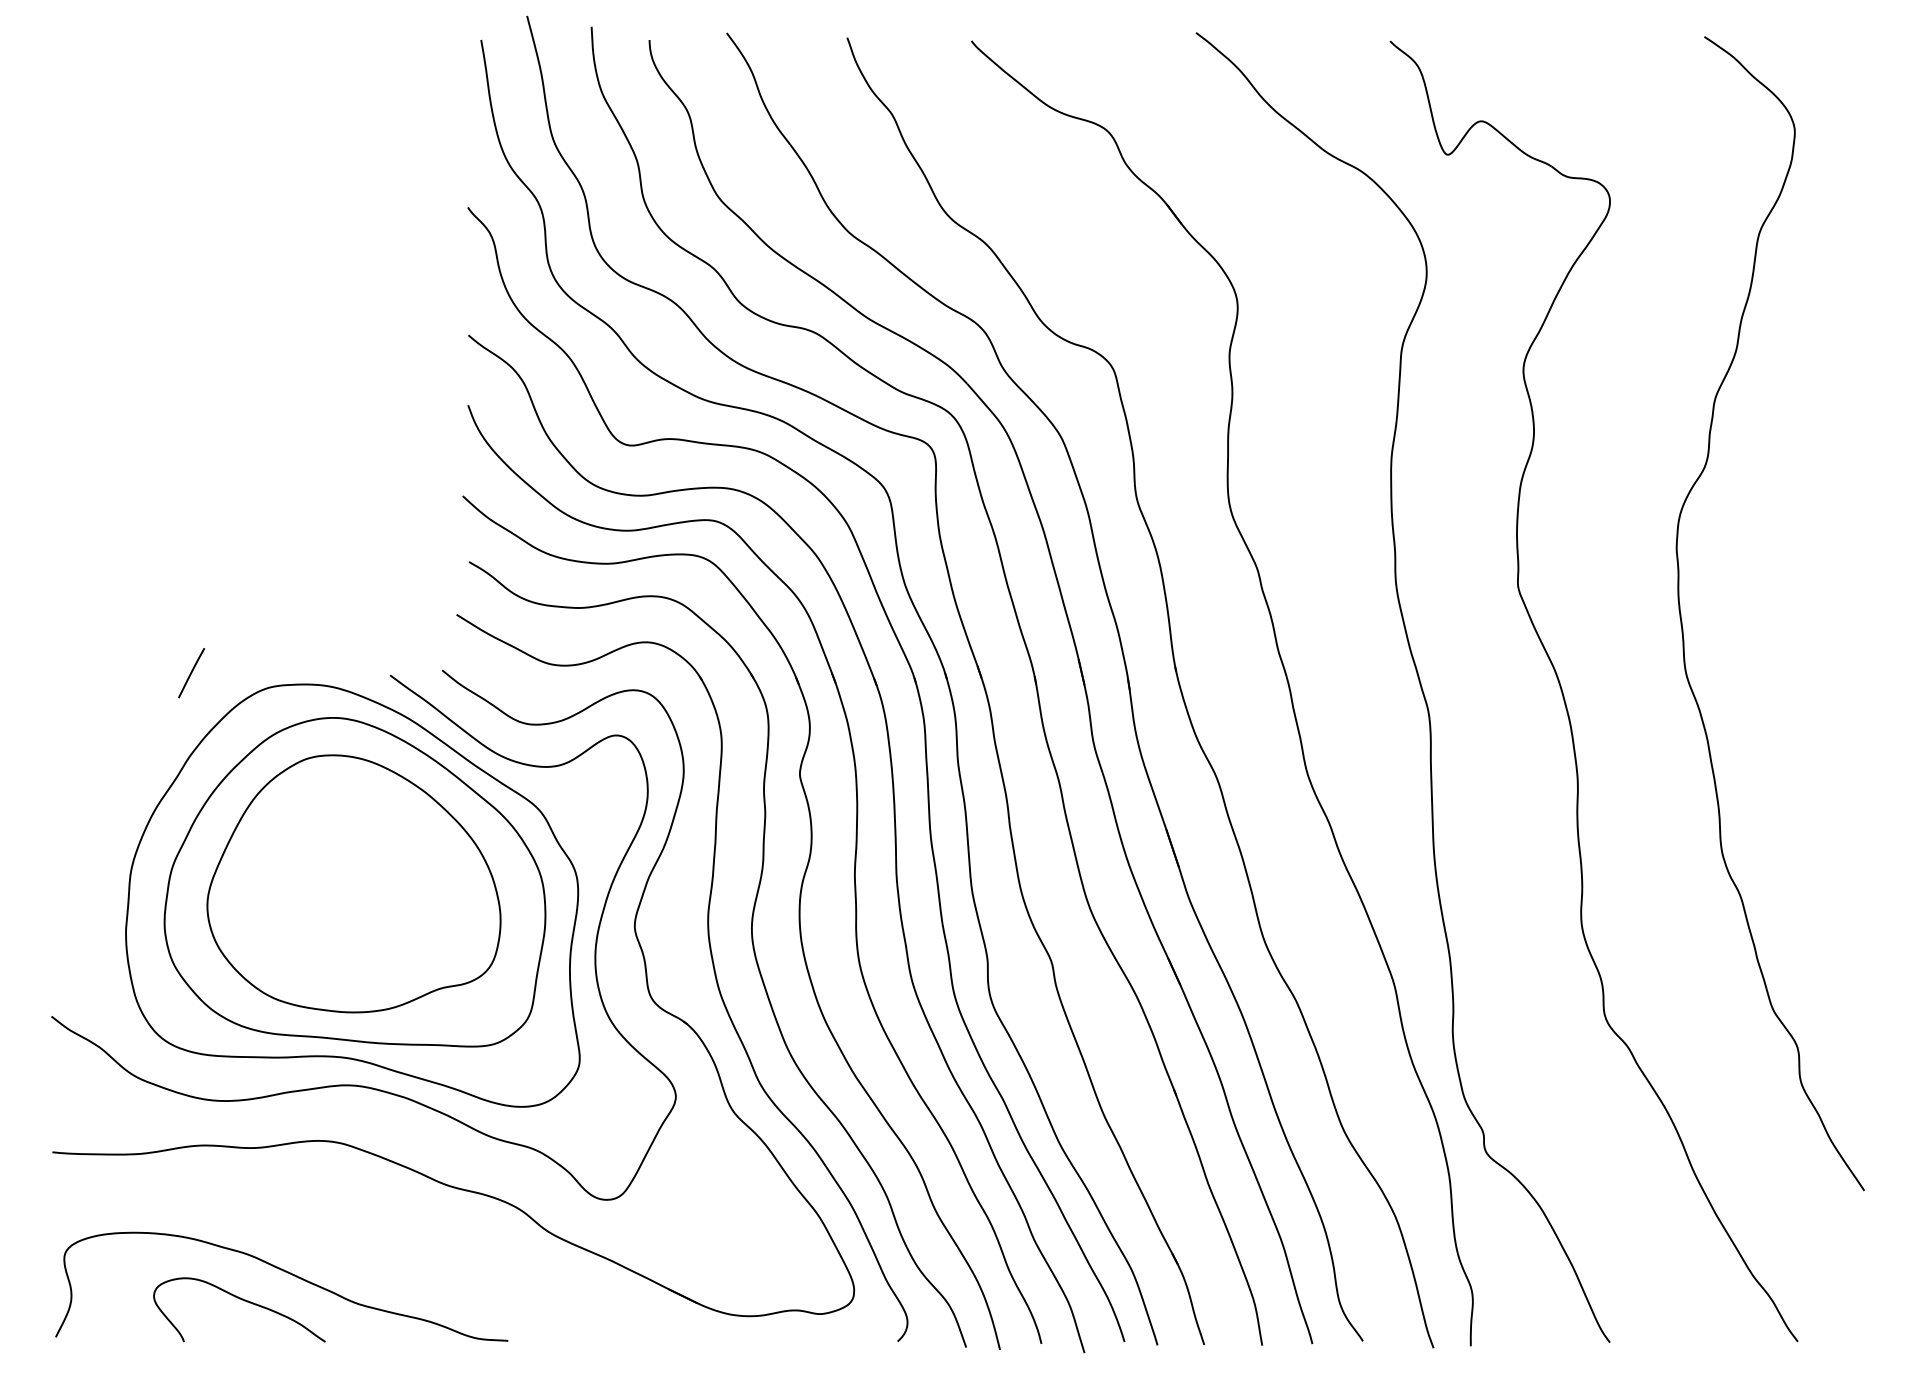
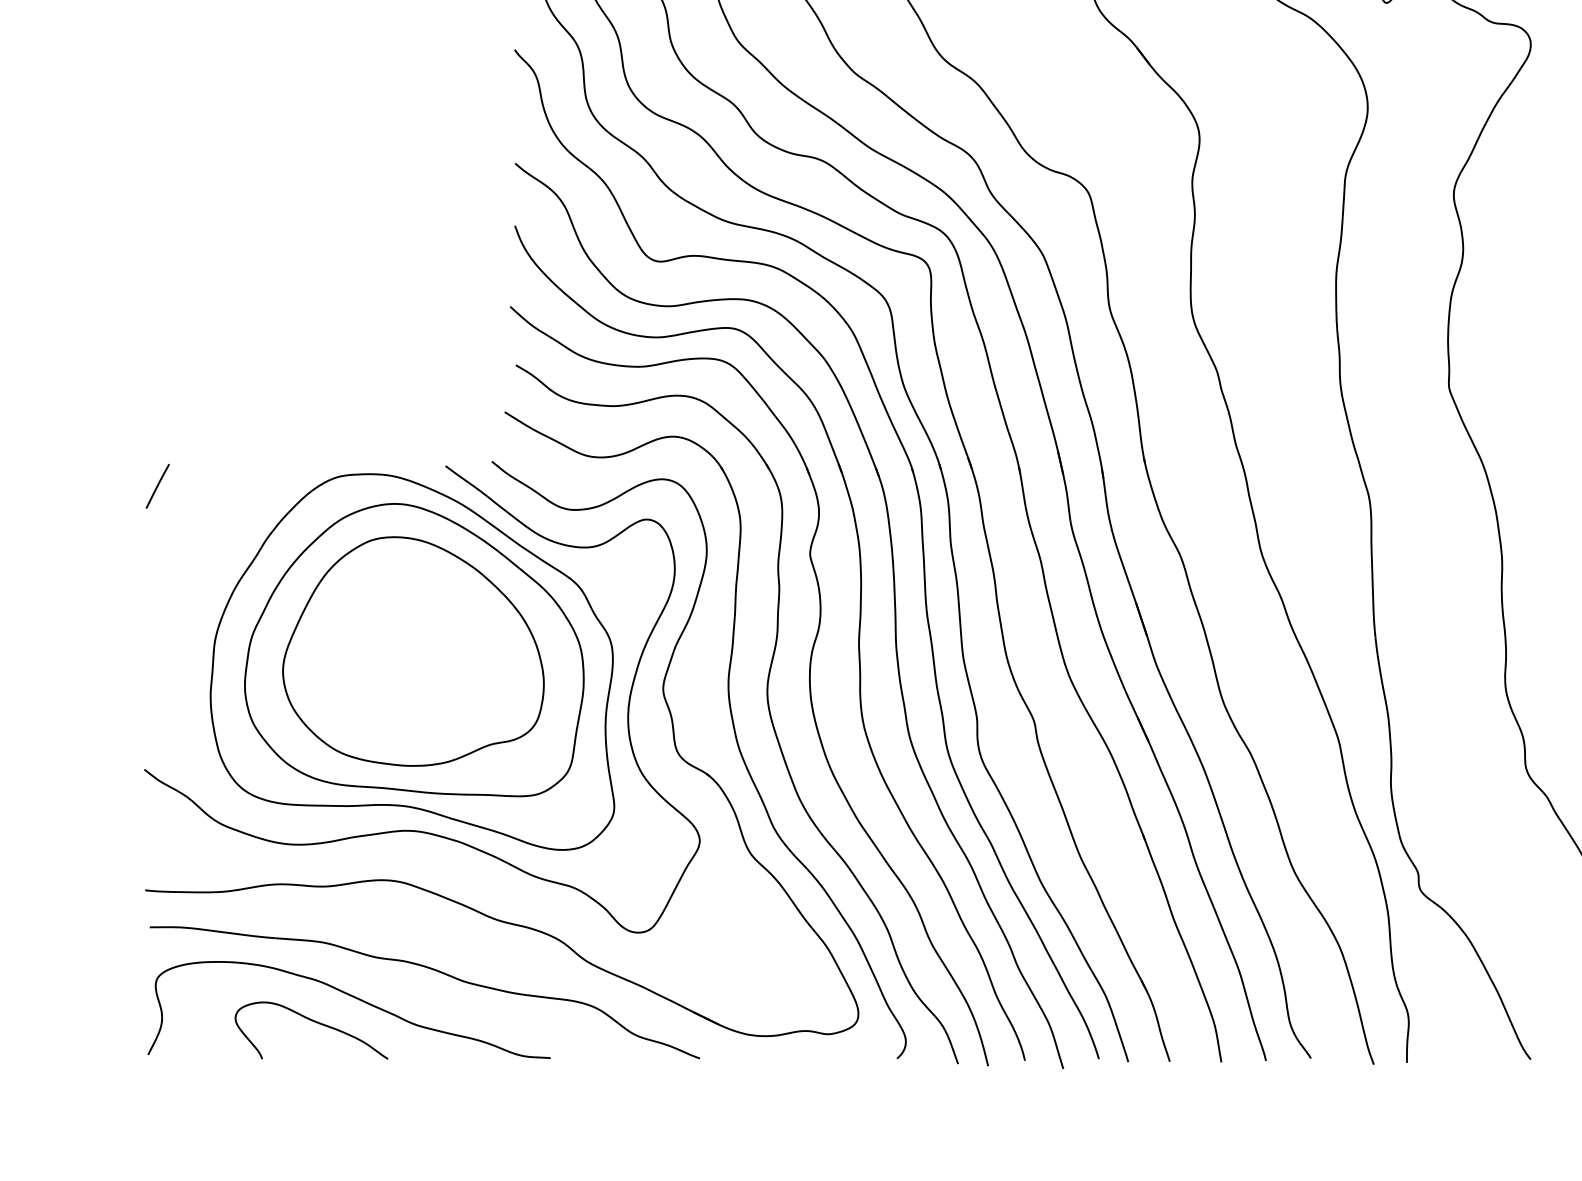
line: (191, 673) -> (157, 486), moved
part: (373, 1241) -> (430, 969), added

